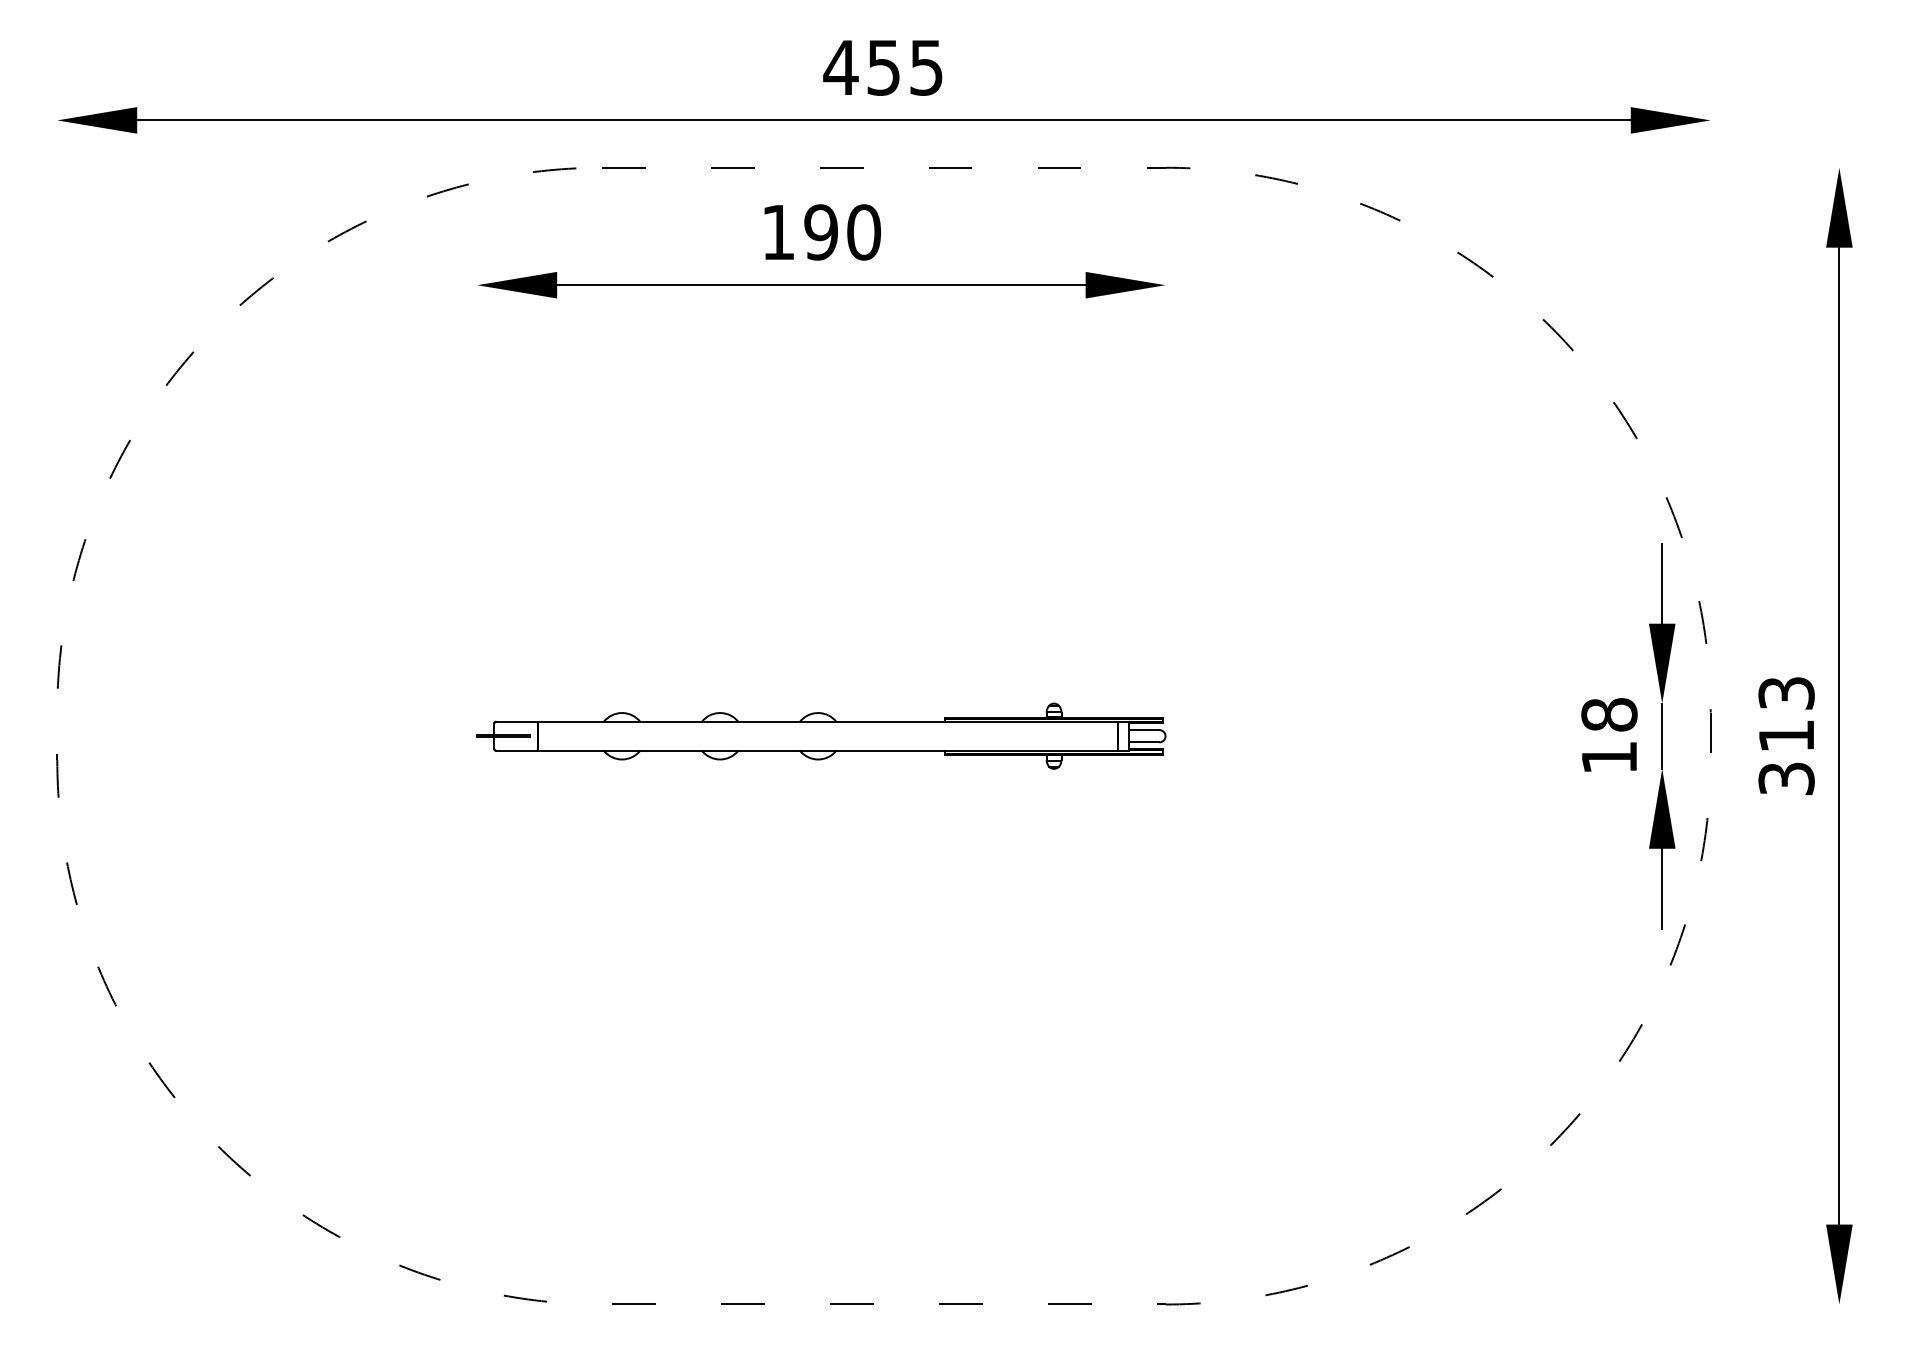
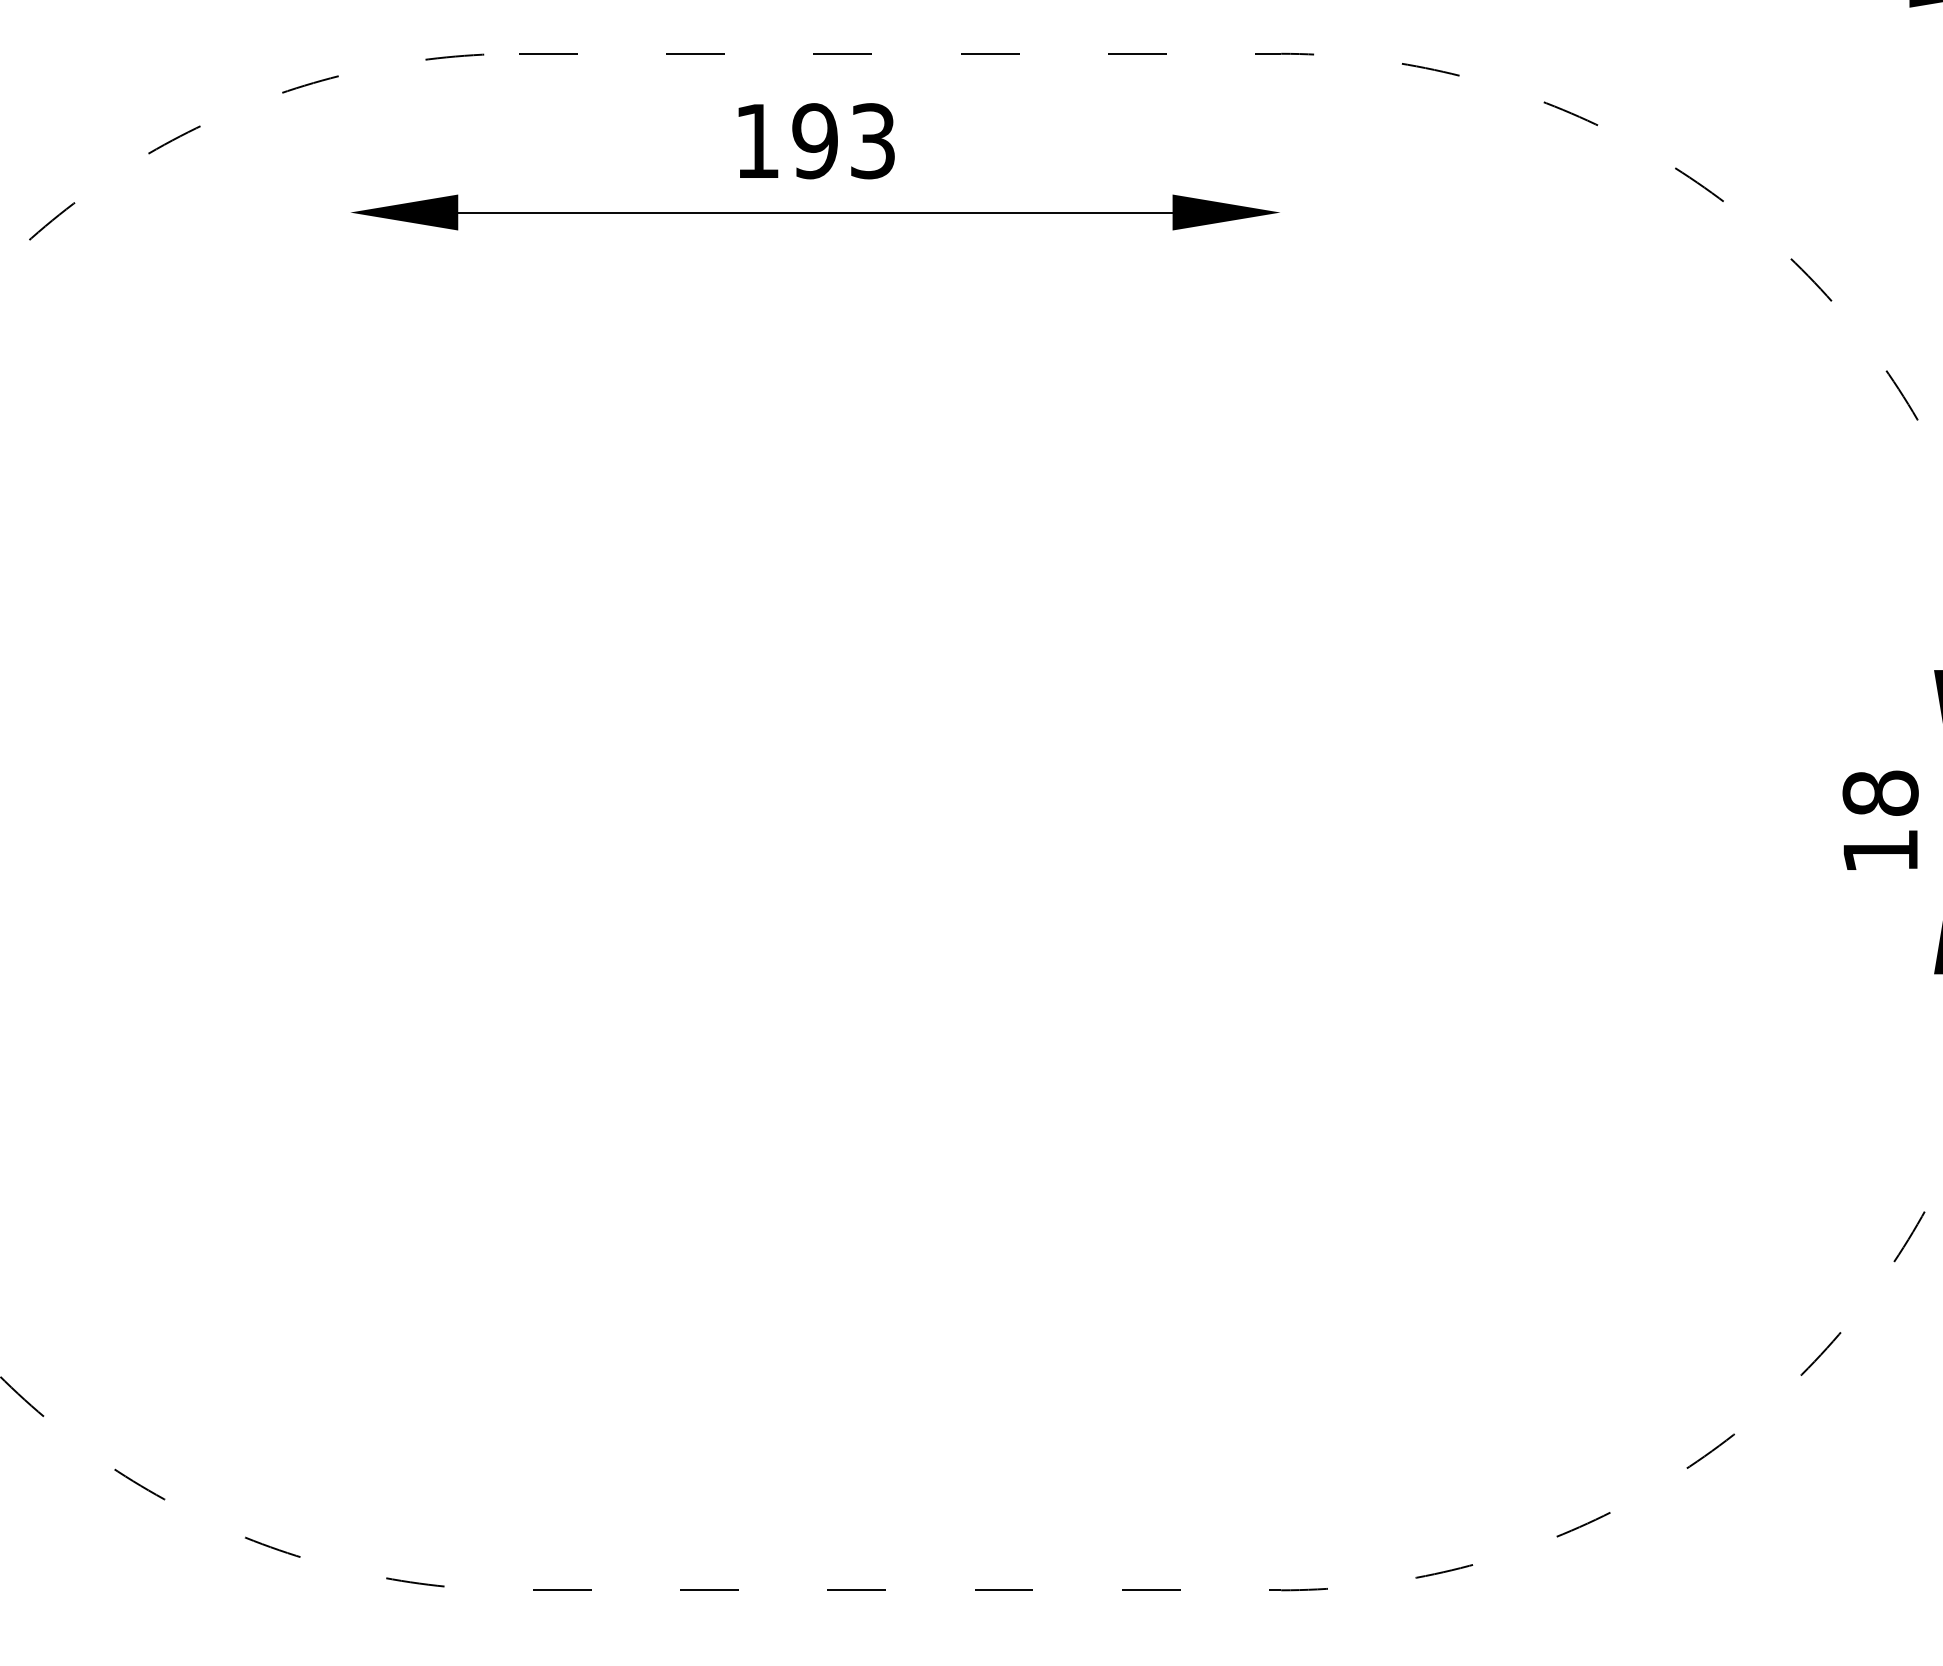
text: (864, 232) -> (873, 141), 190 -> 193
part: (821, 735) -> (815, 821), removed

